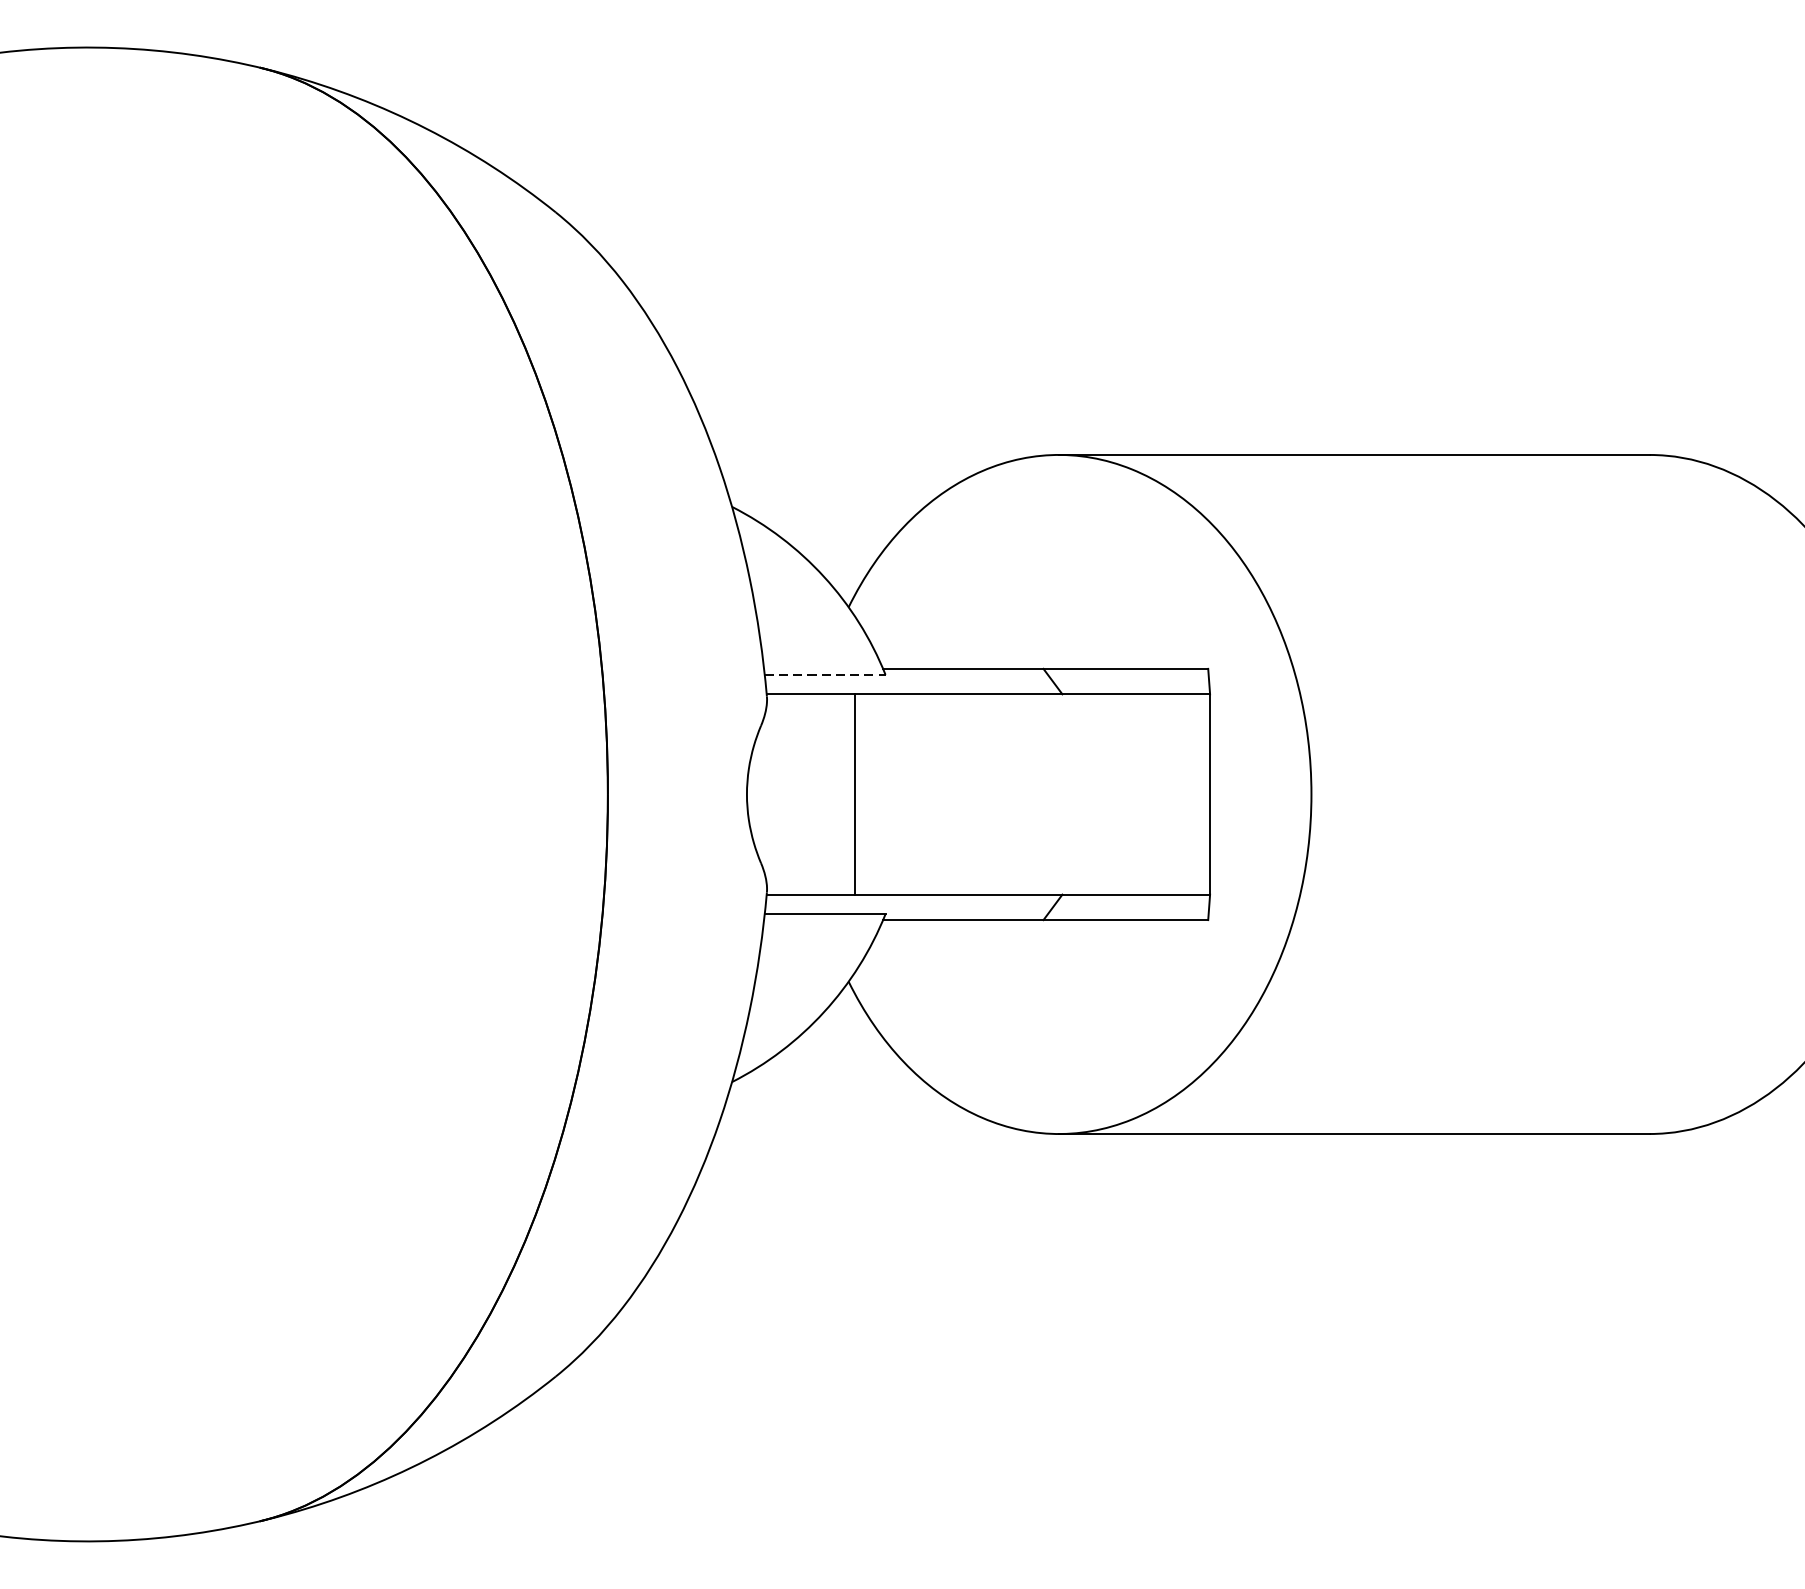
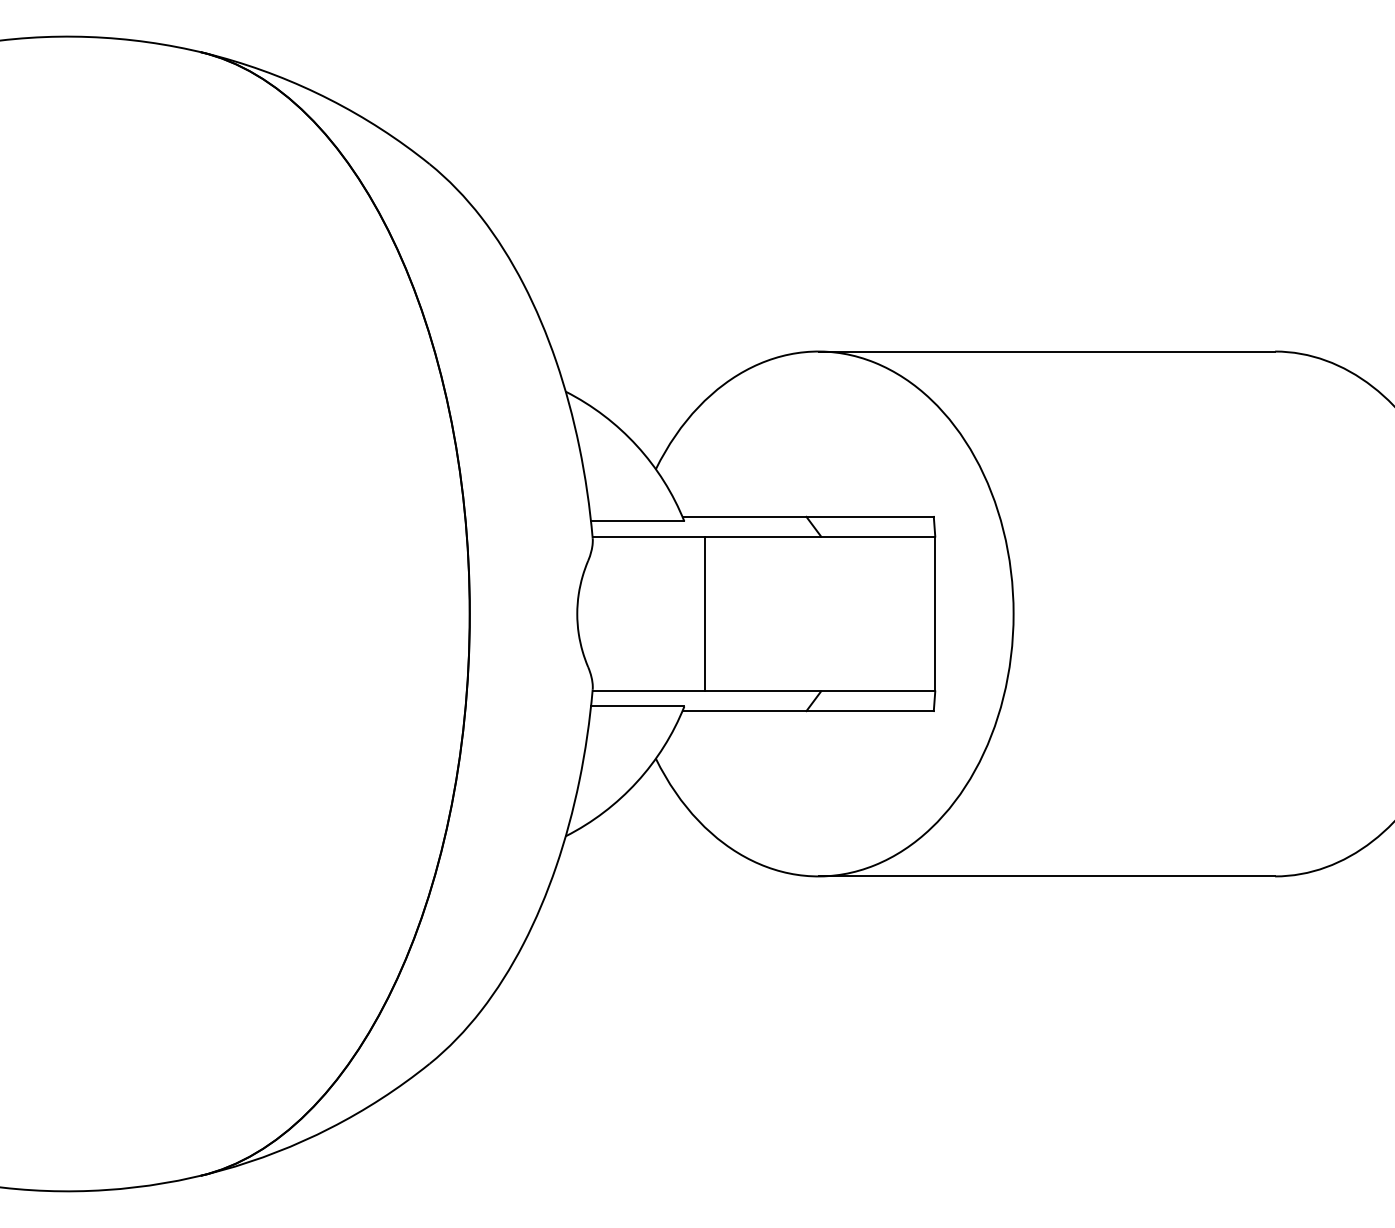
line: (824, 674) -> (637, 521), dashed -> solid
line: (854, 793) -> (704, 613), moved

